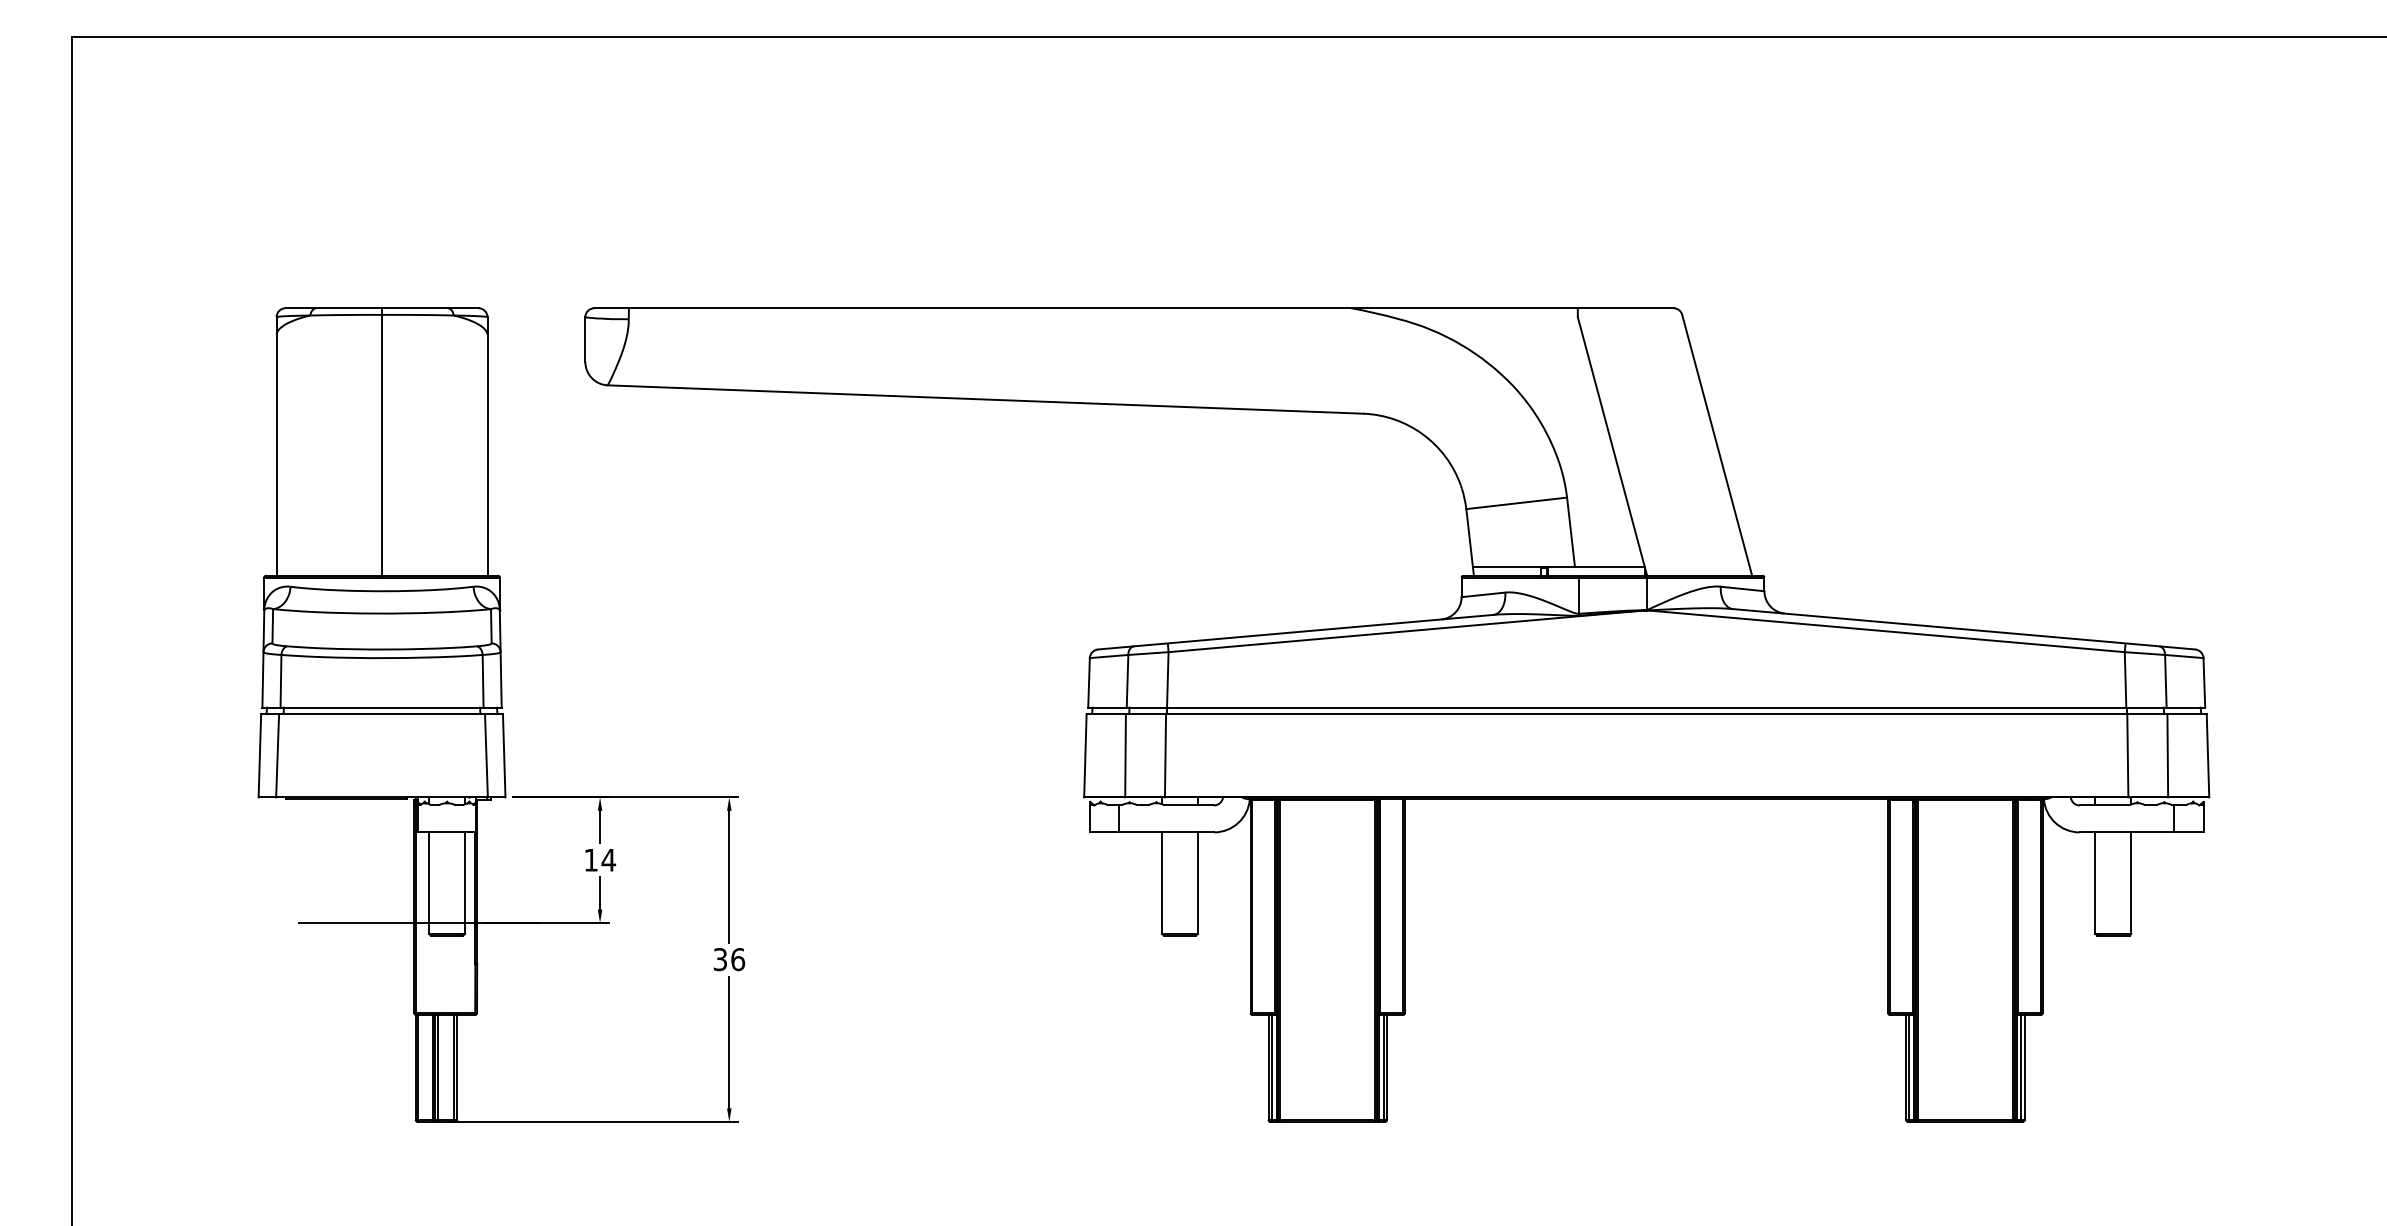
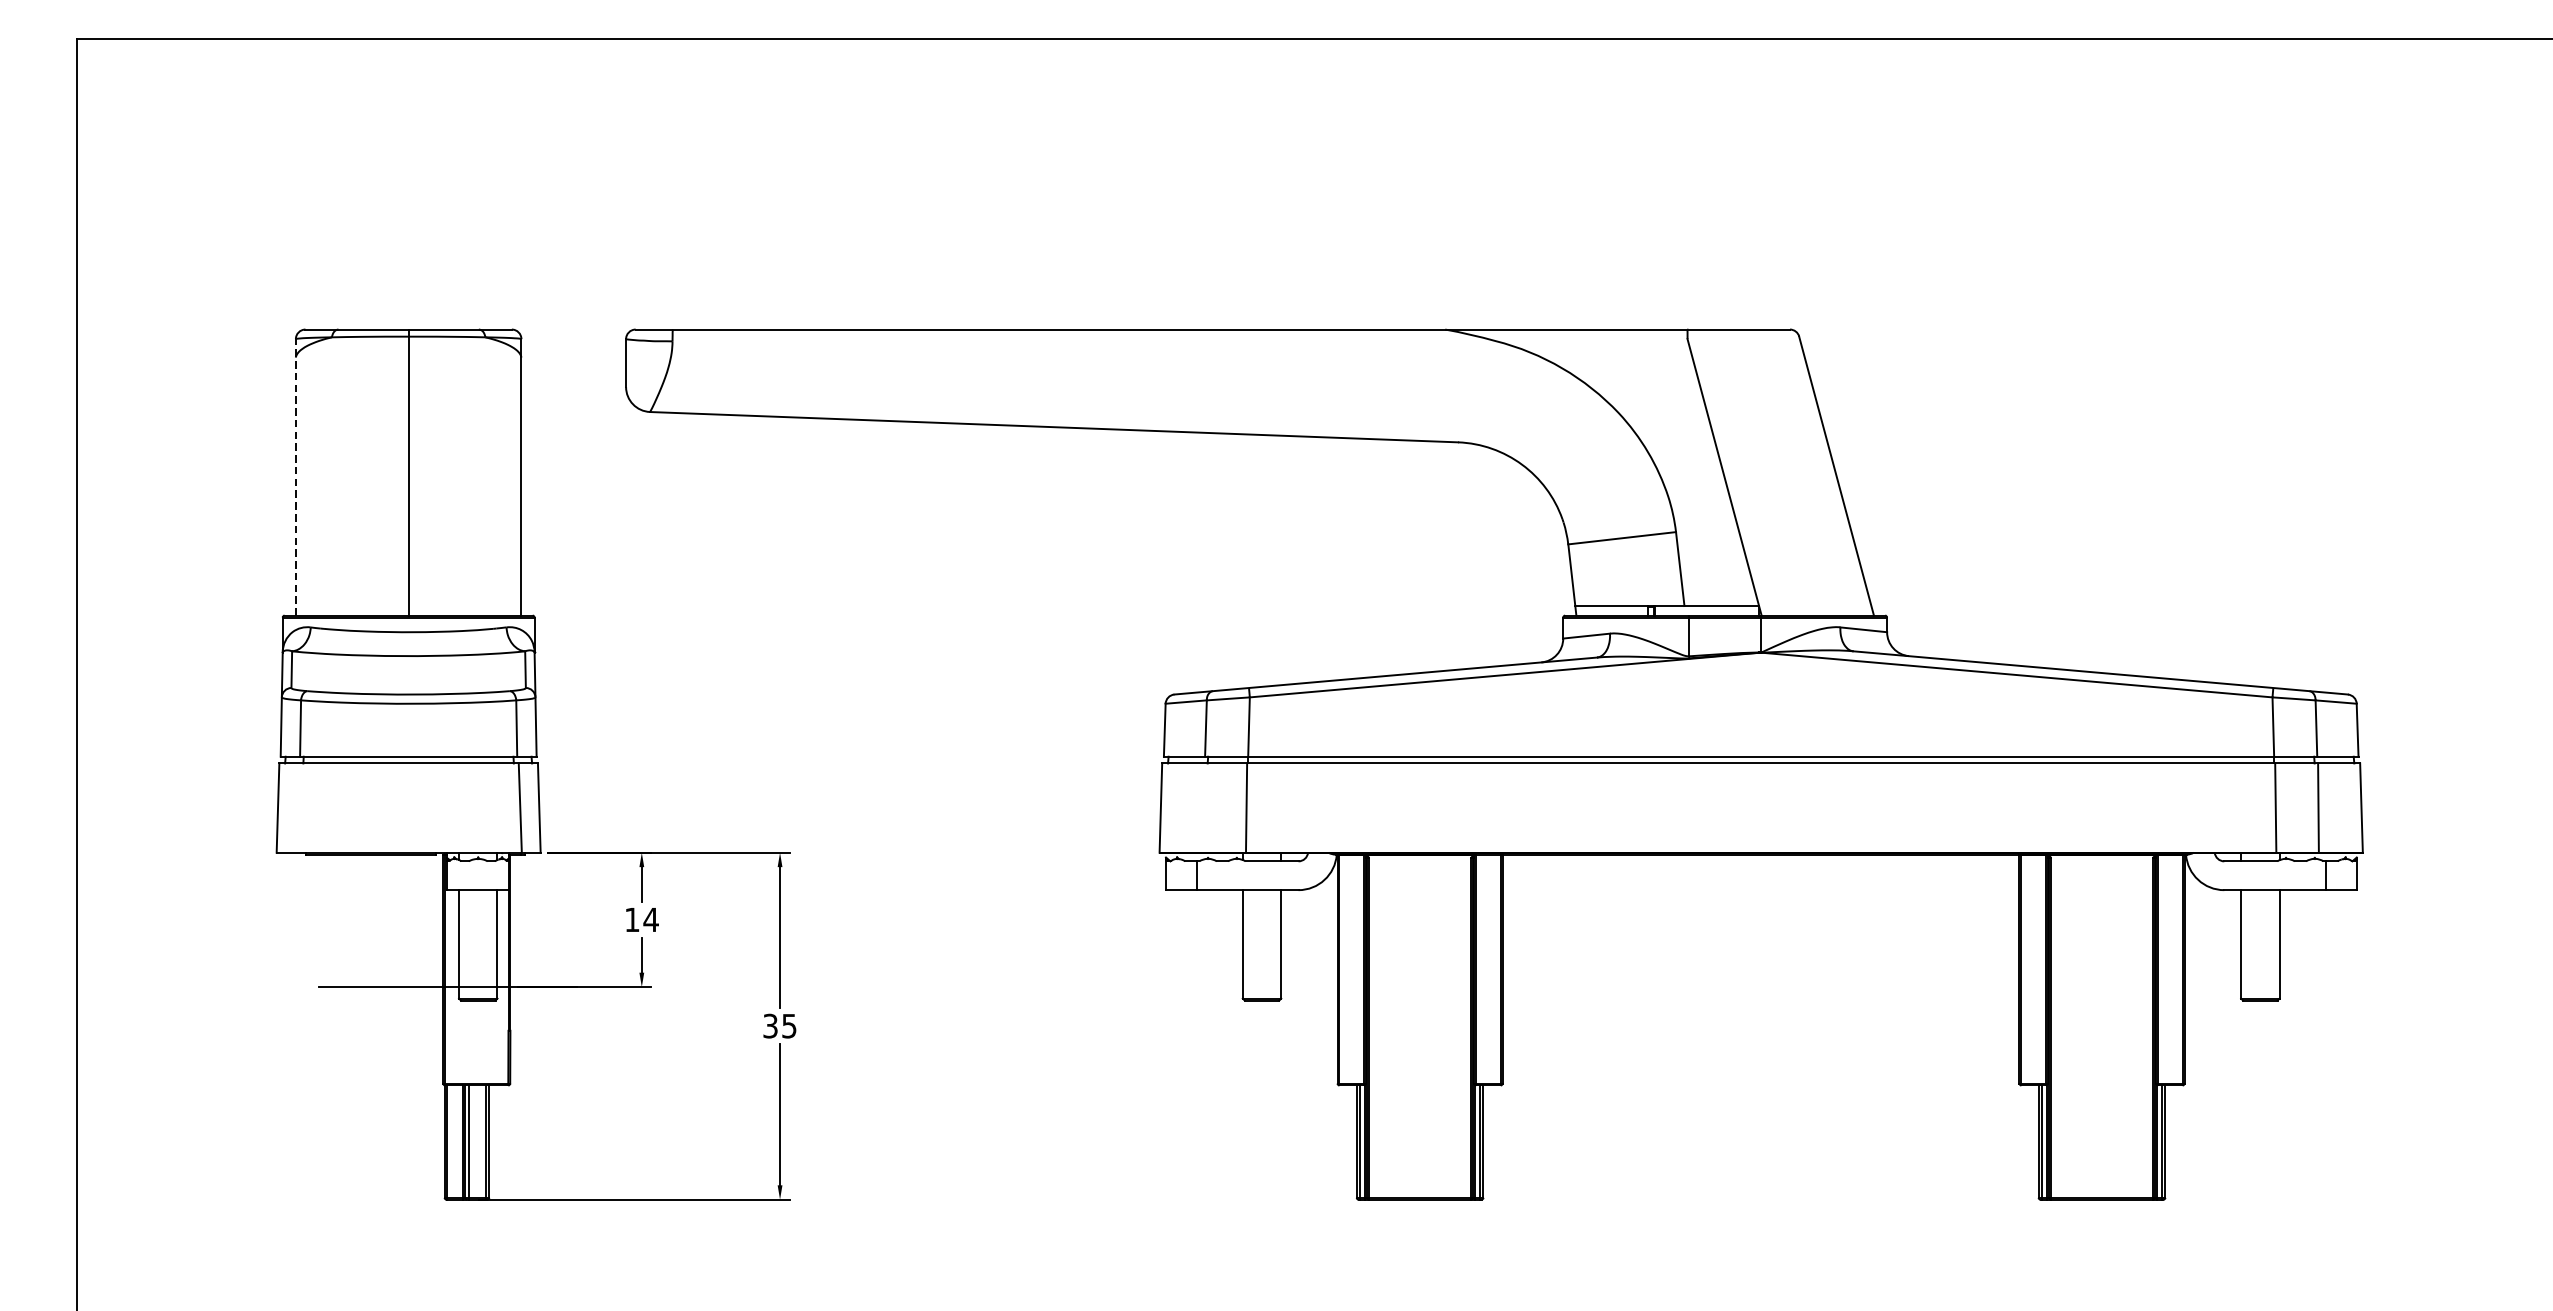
line: (276, 445) -> (295, 476), solid -> dashed
line: (277, 755) -> (296, 807), removed
line: (1125, 755) -> (1203, 807), removed
text: (738, 959) -> (789, 1026), 36 -> 35

